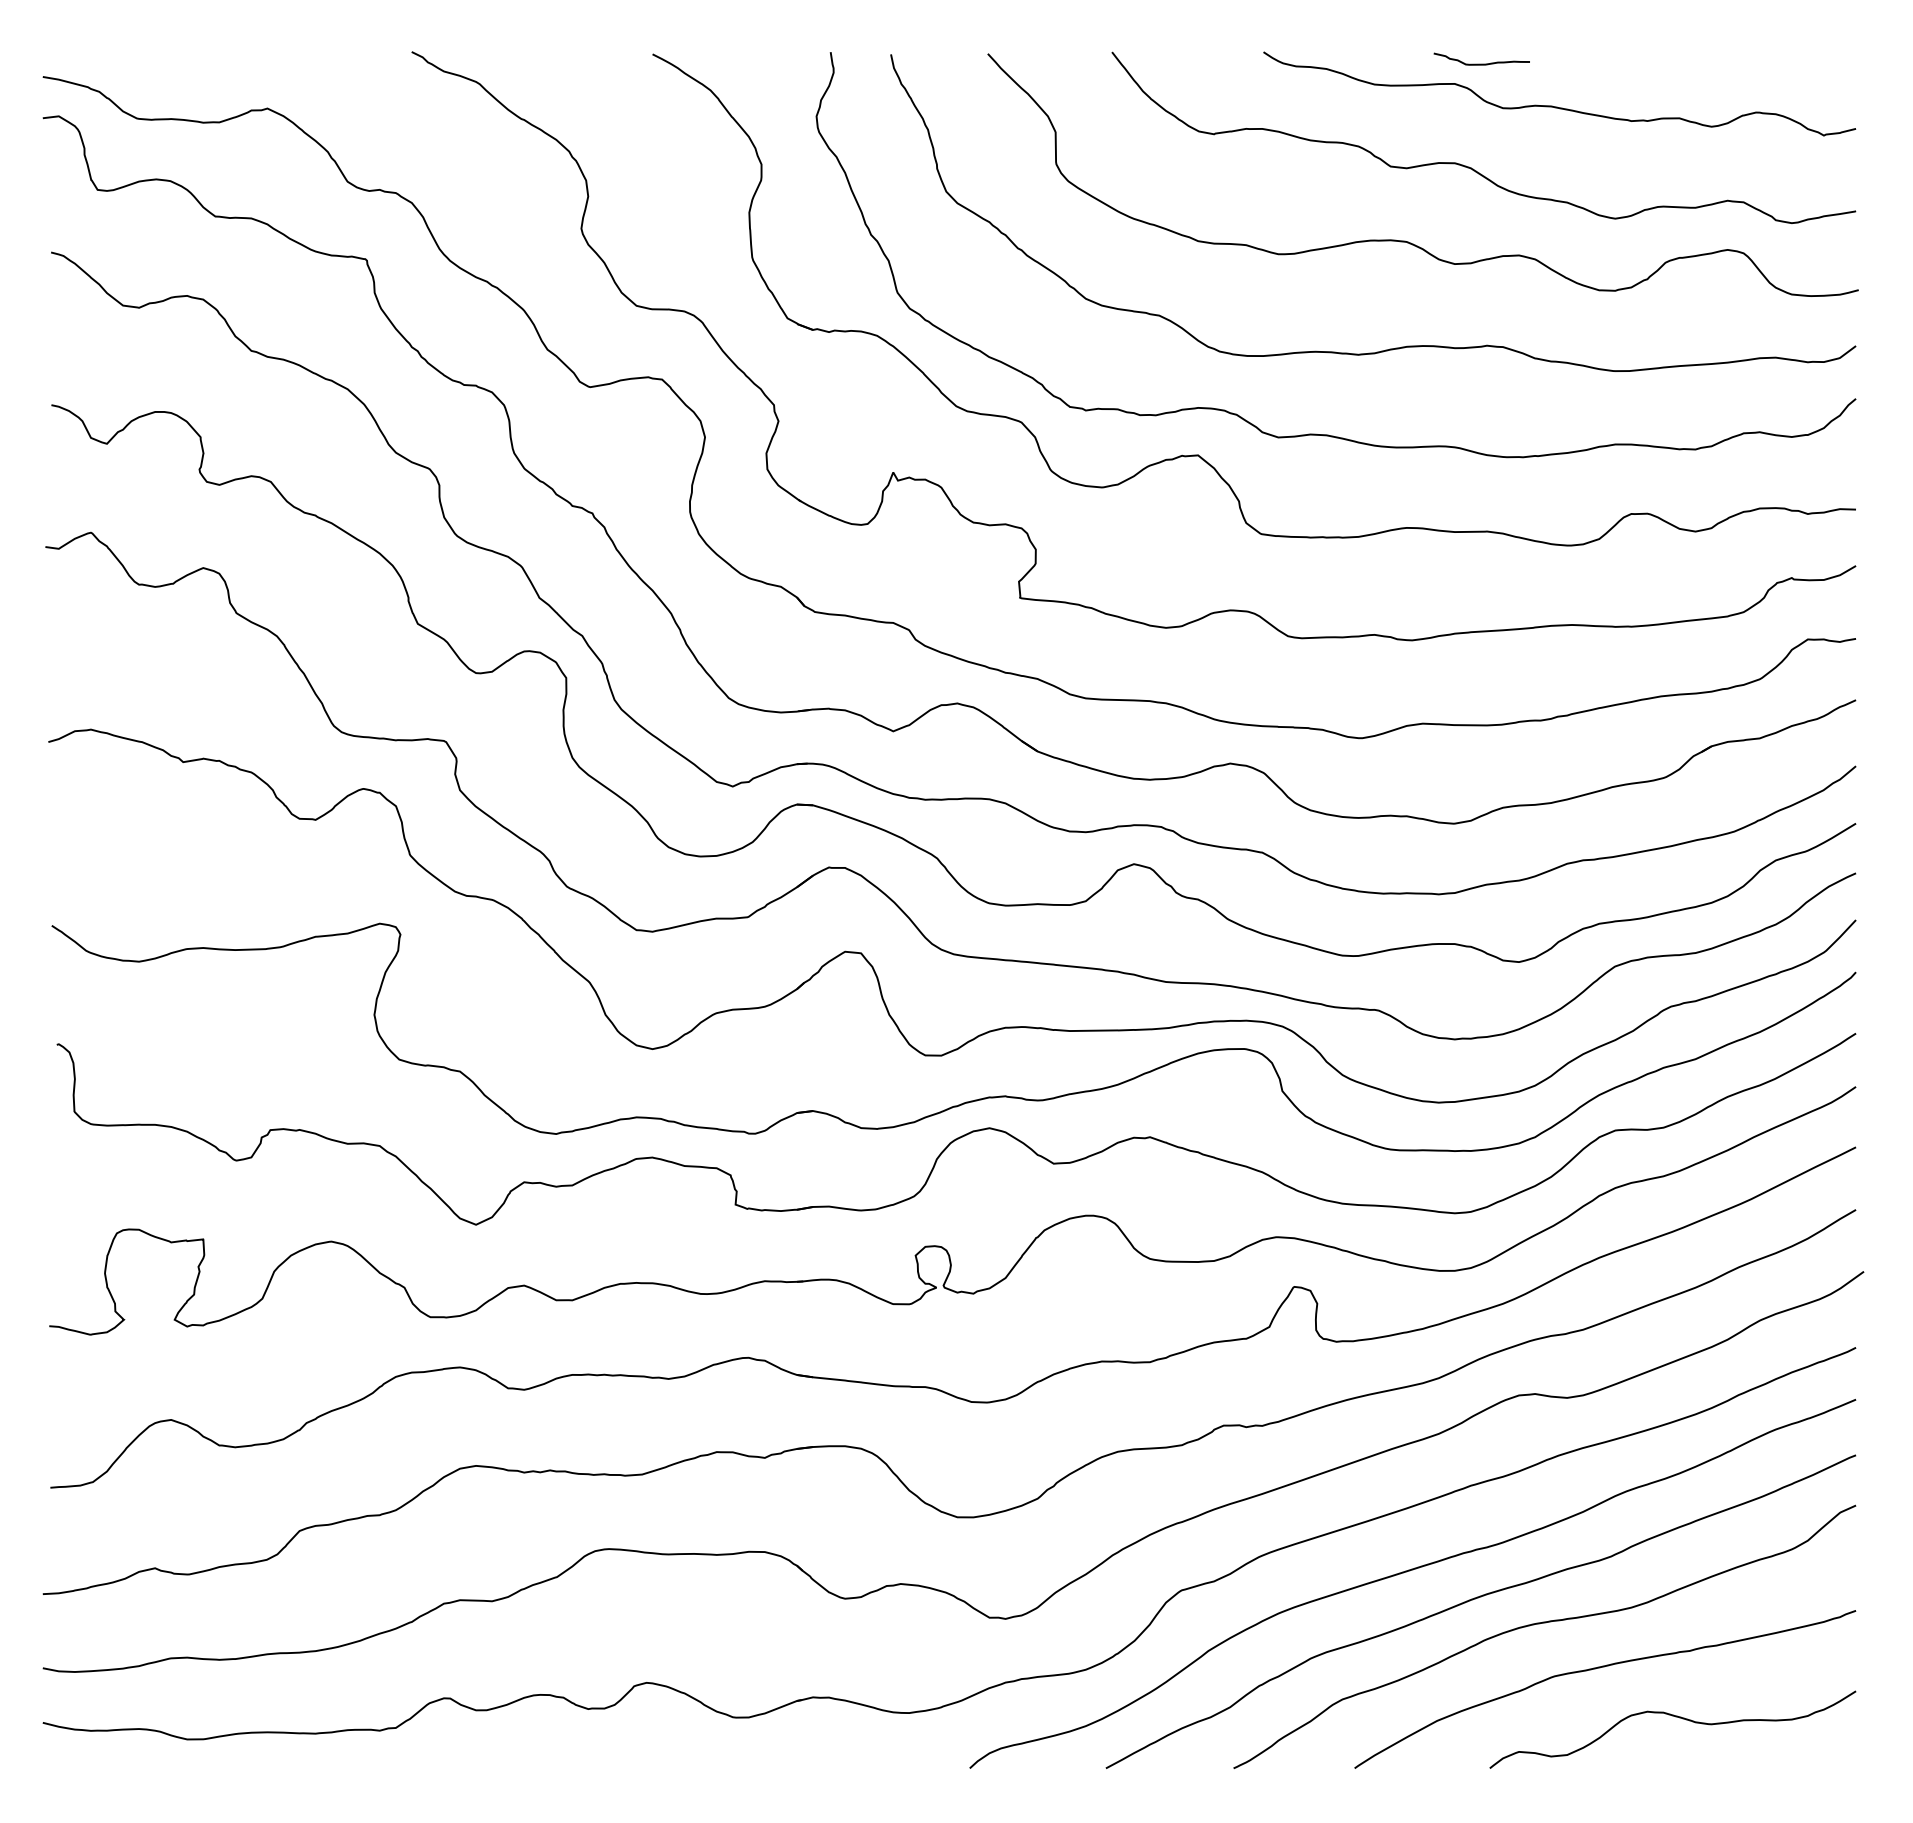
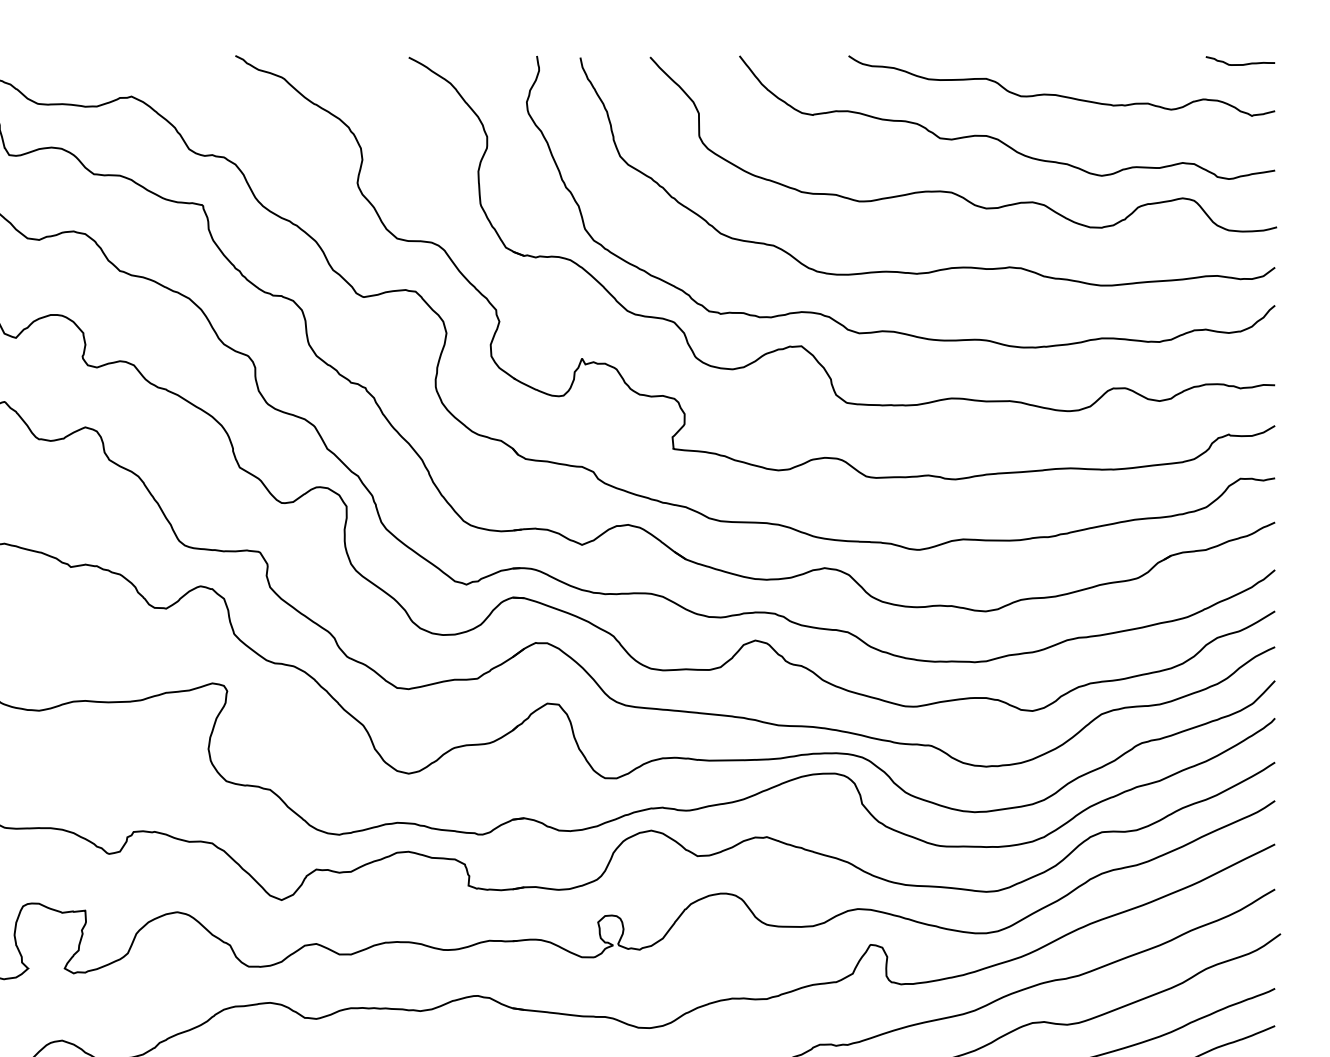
curve: (1481, 63) -> (1240, 64), moved

